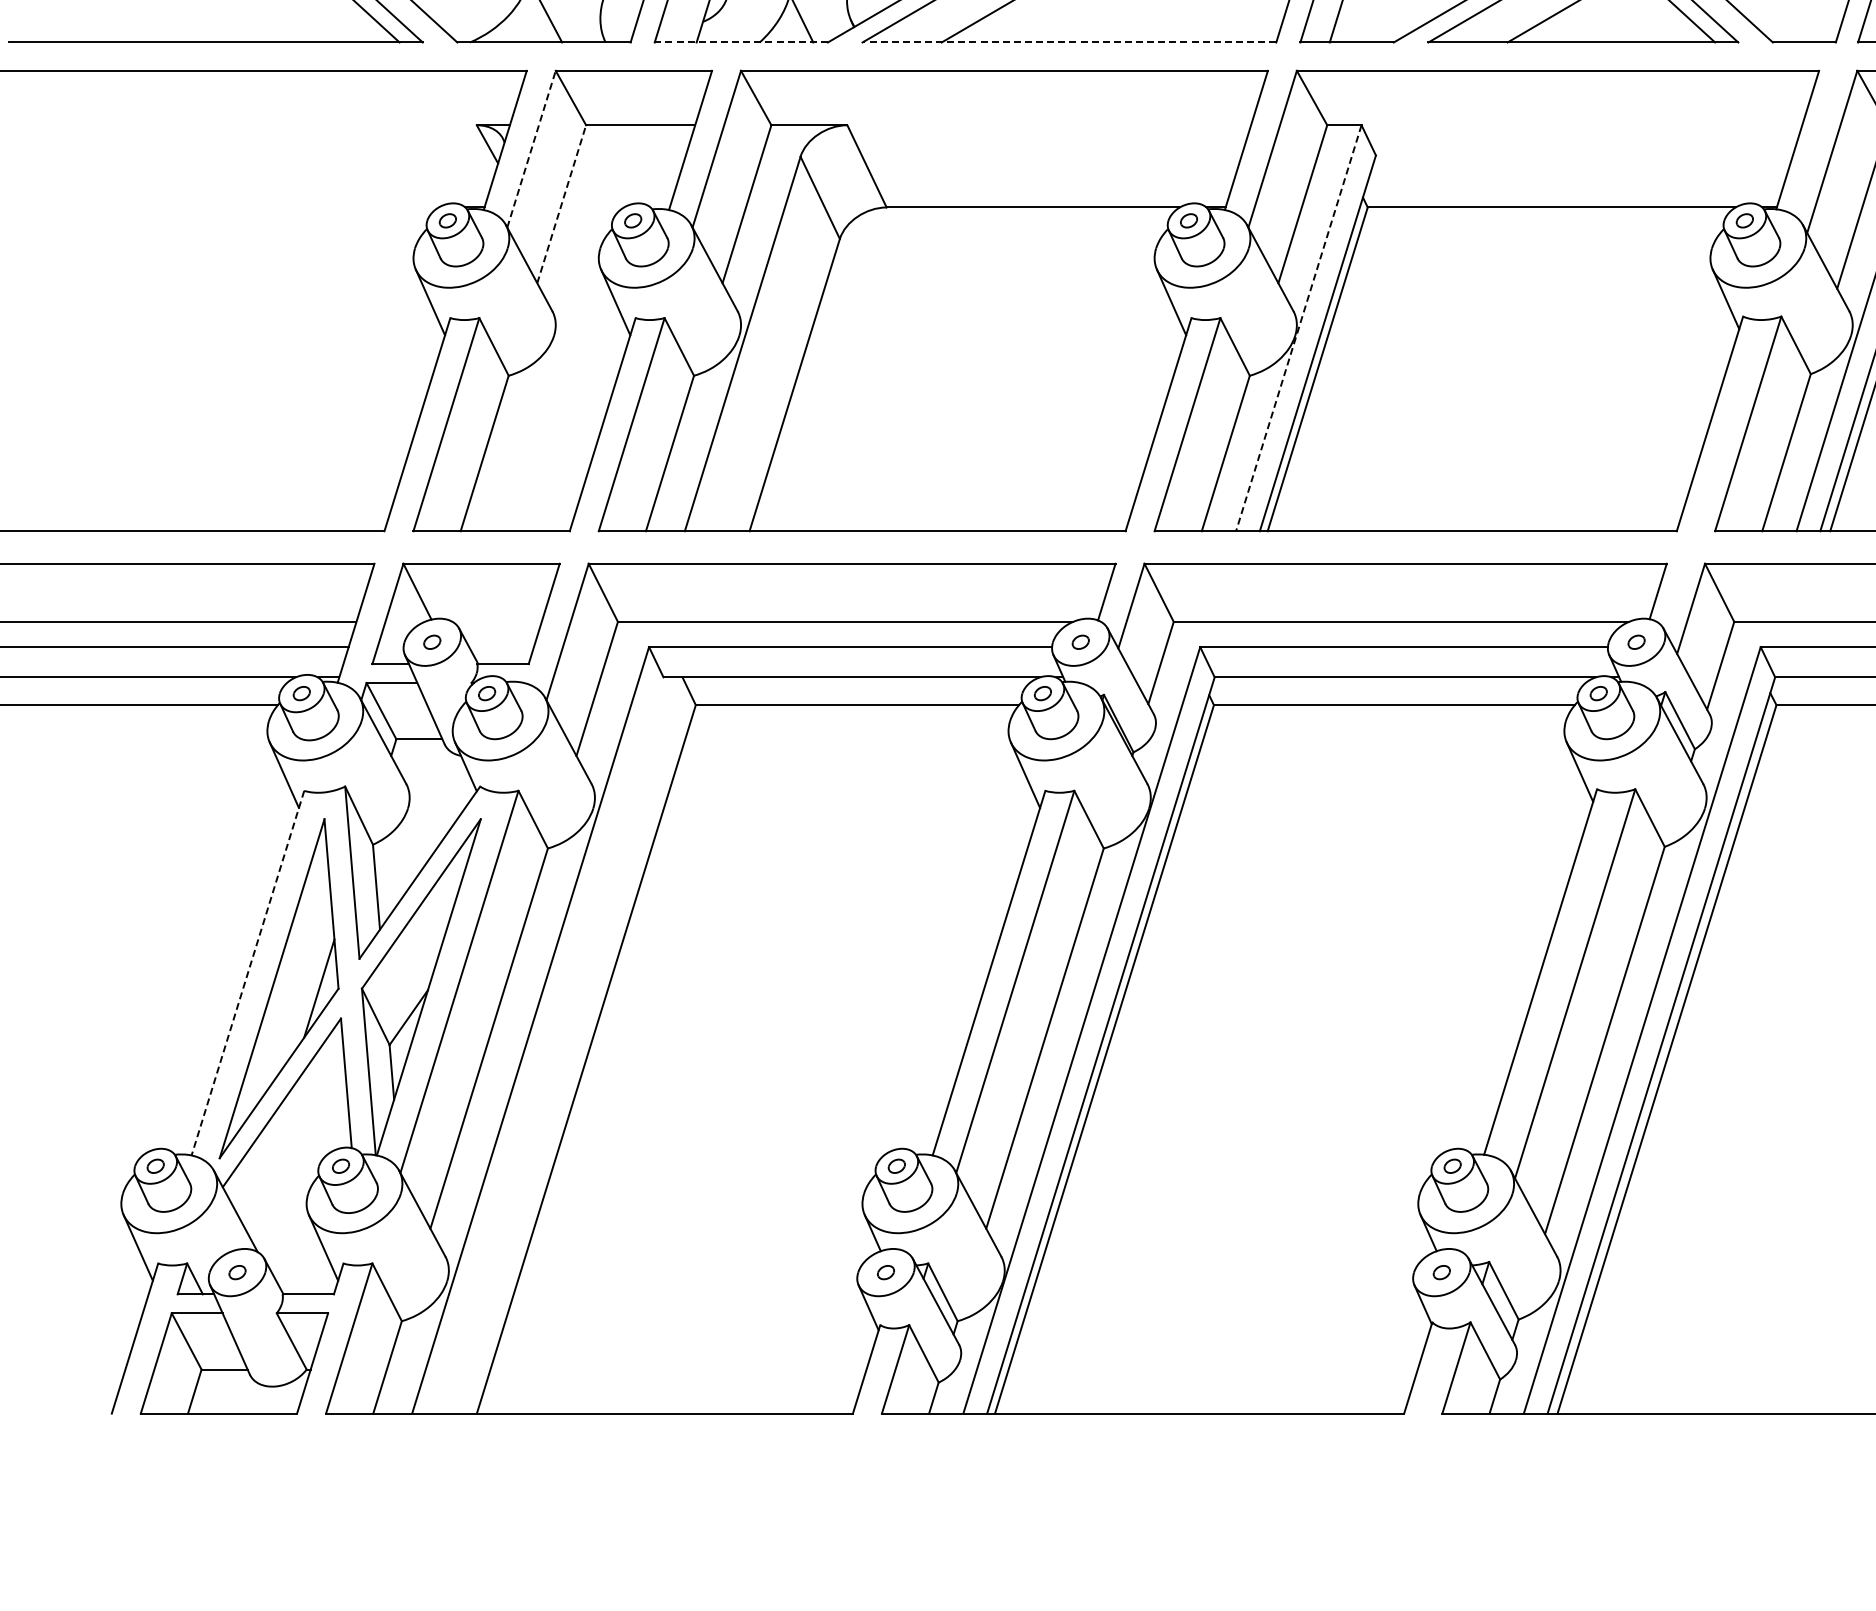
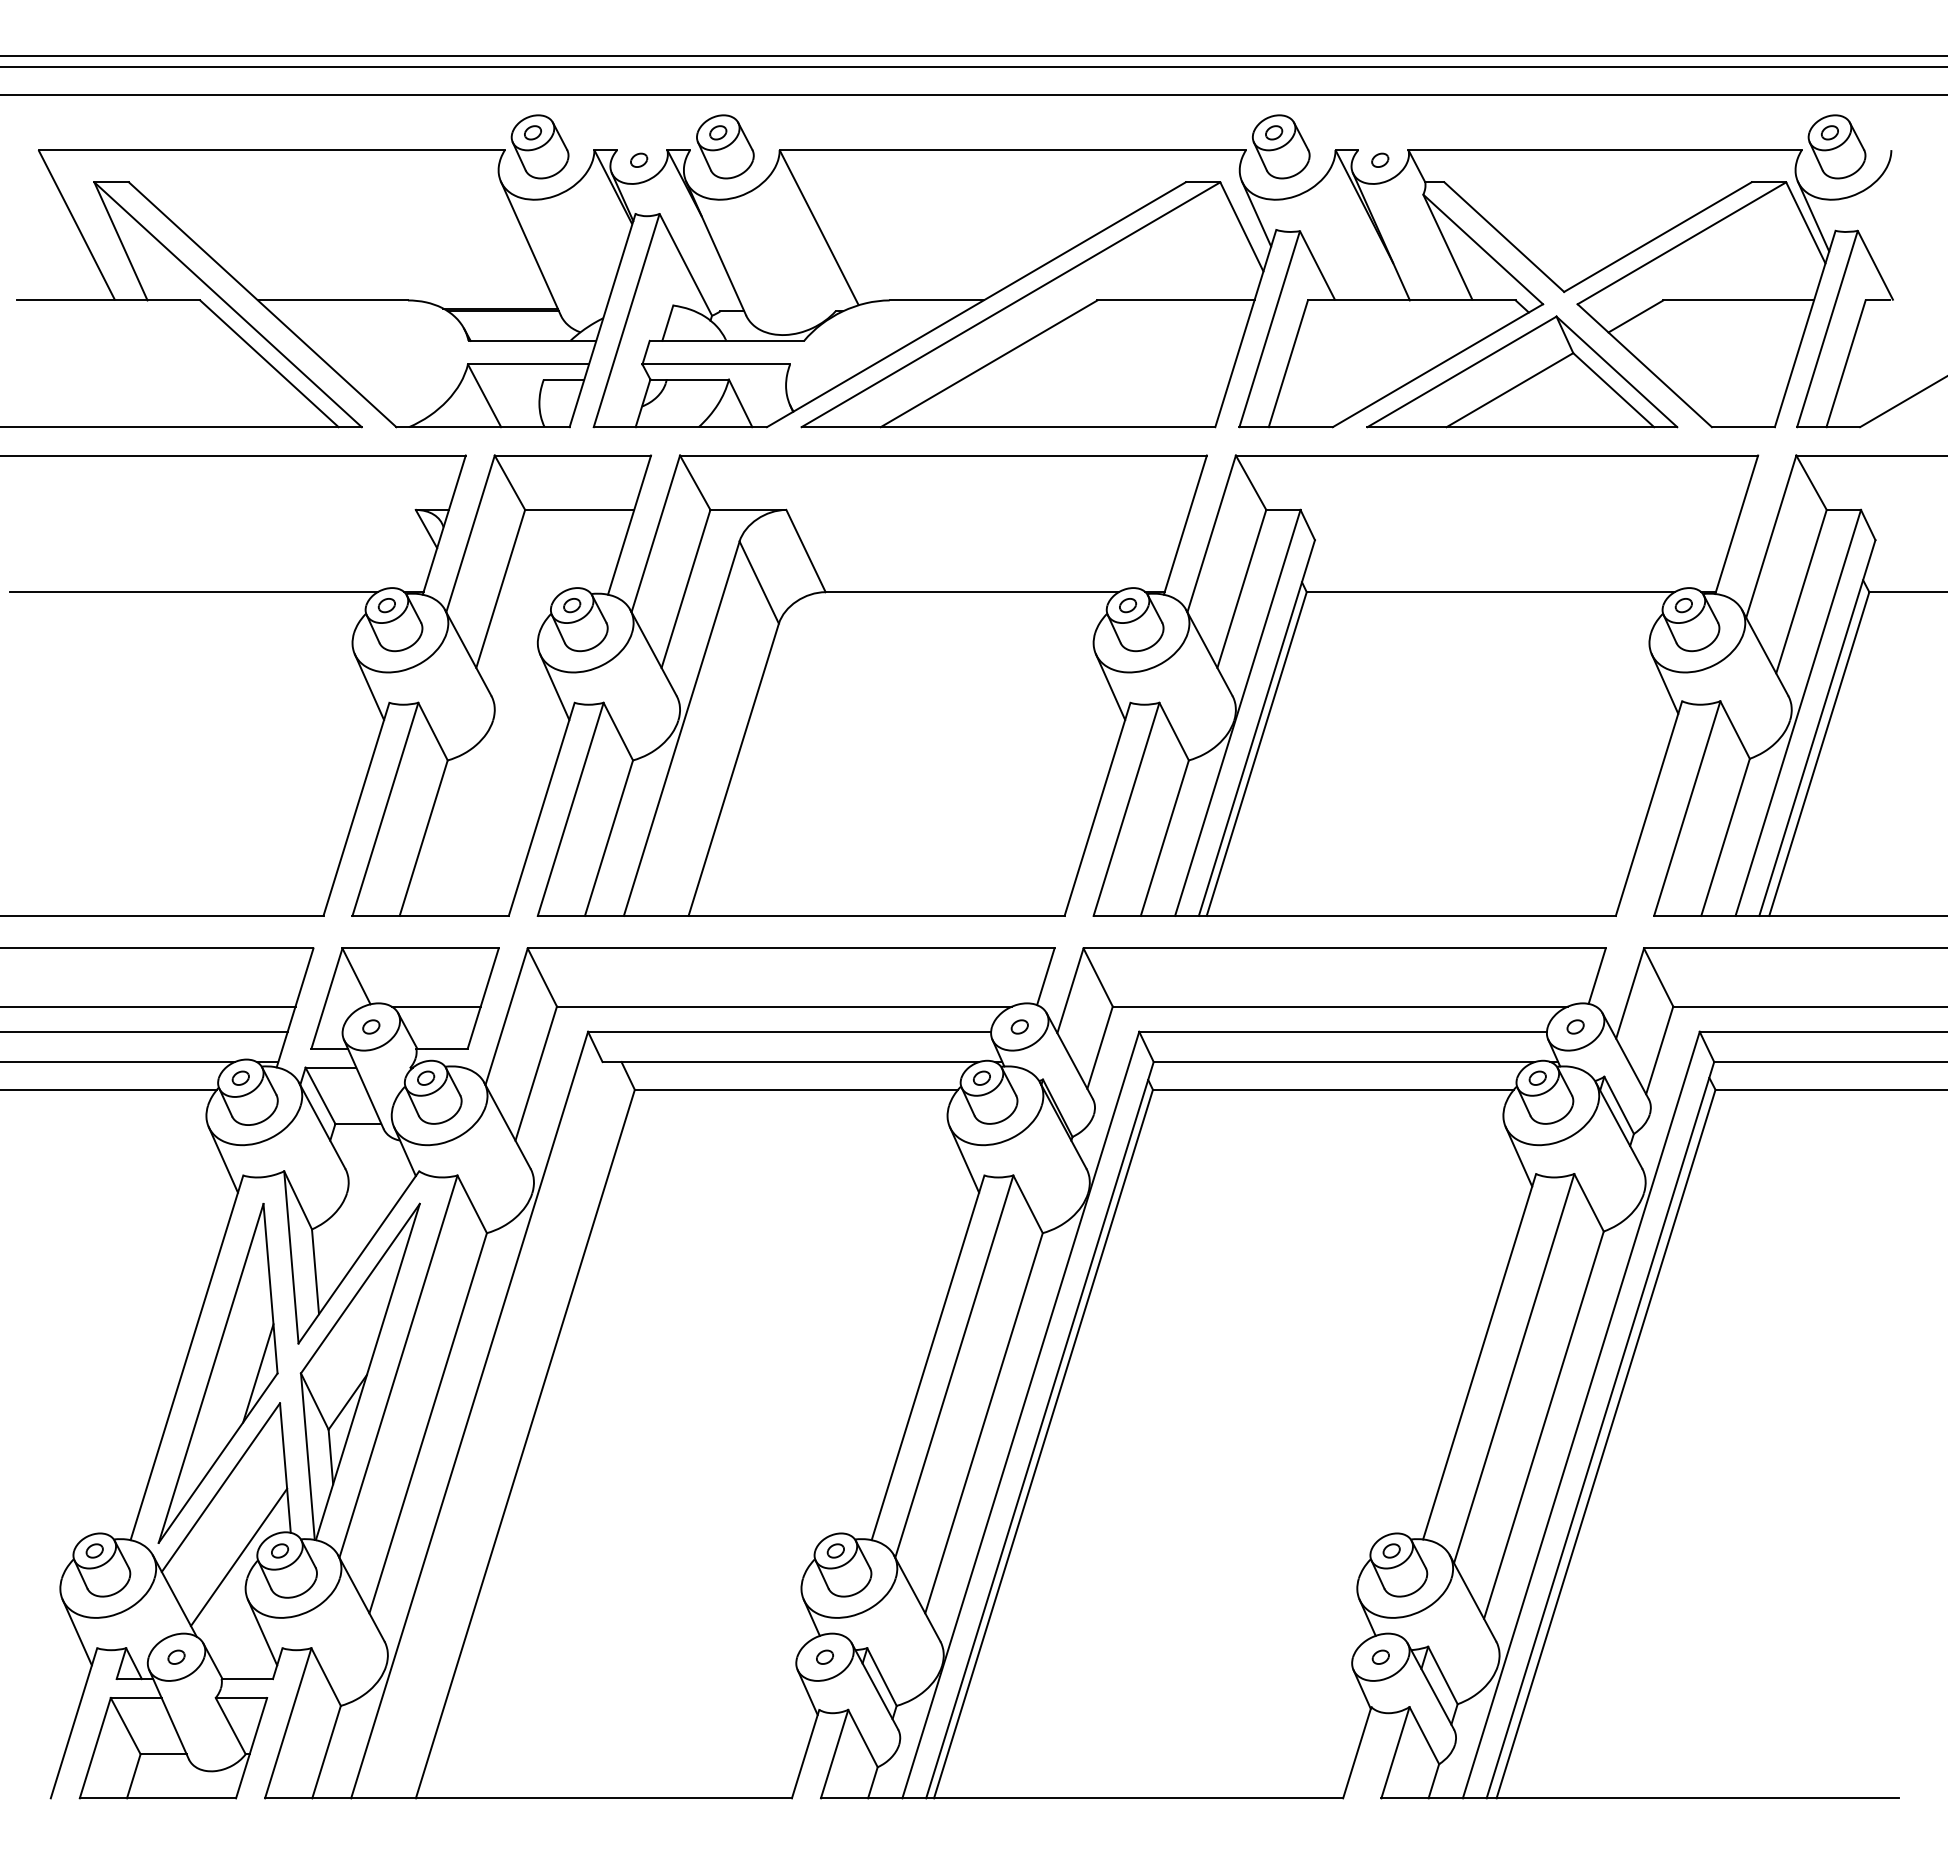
line: (741, 42) -> (680, 427), dashed -> solid
line: (1069, 42) -> (1008, 427), dashed -> solid
line: (531, 148) -> (470, 533), dashed -> solid
line: (561, 203) -> (500, 588), dashed -> solid
line: (254, 207) -> (193, 592), added
line: (1298, 328) -> (1237, 713), dashed -> solid
line: (496, 621) -> (435, 1006), added
line: (247, 972) -> (186, 1357), dashed -> solid
line: (299, 1172) -> (238, 1557), added

